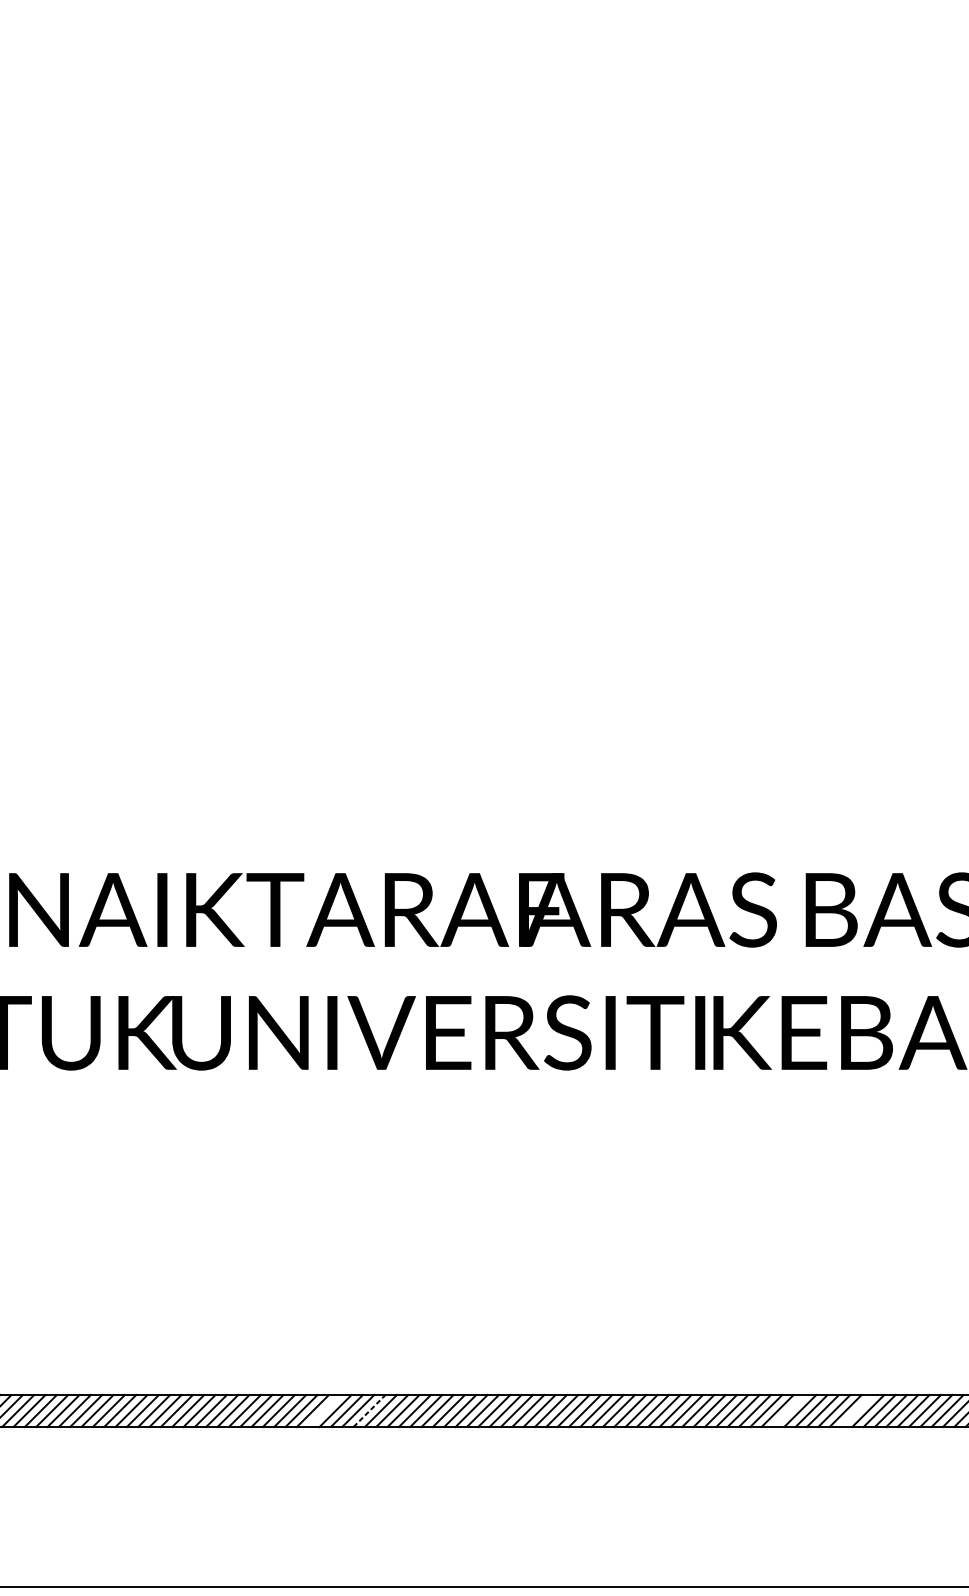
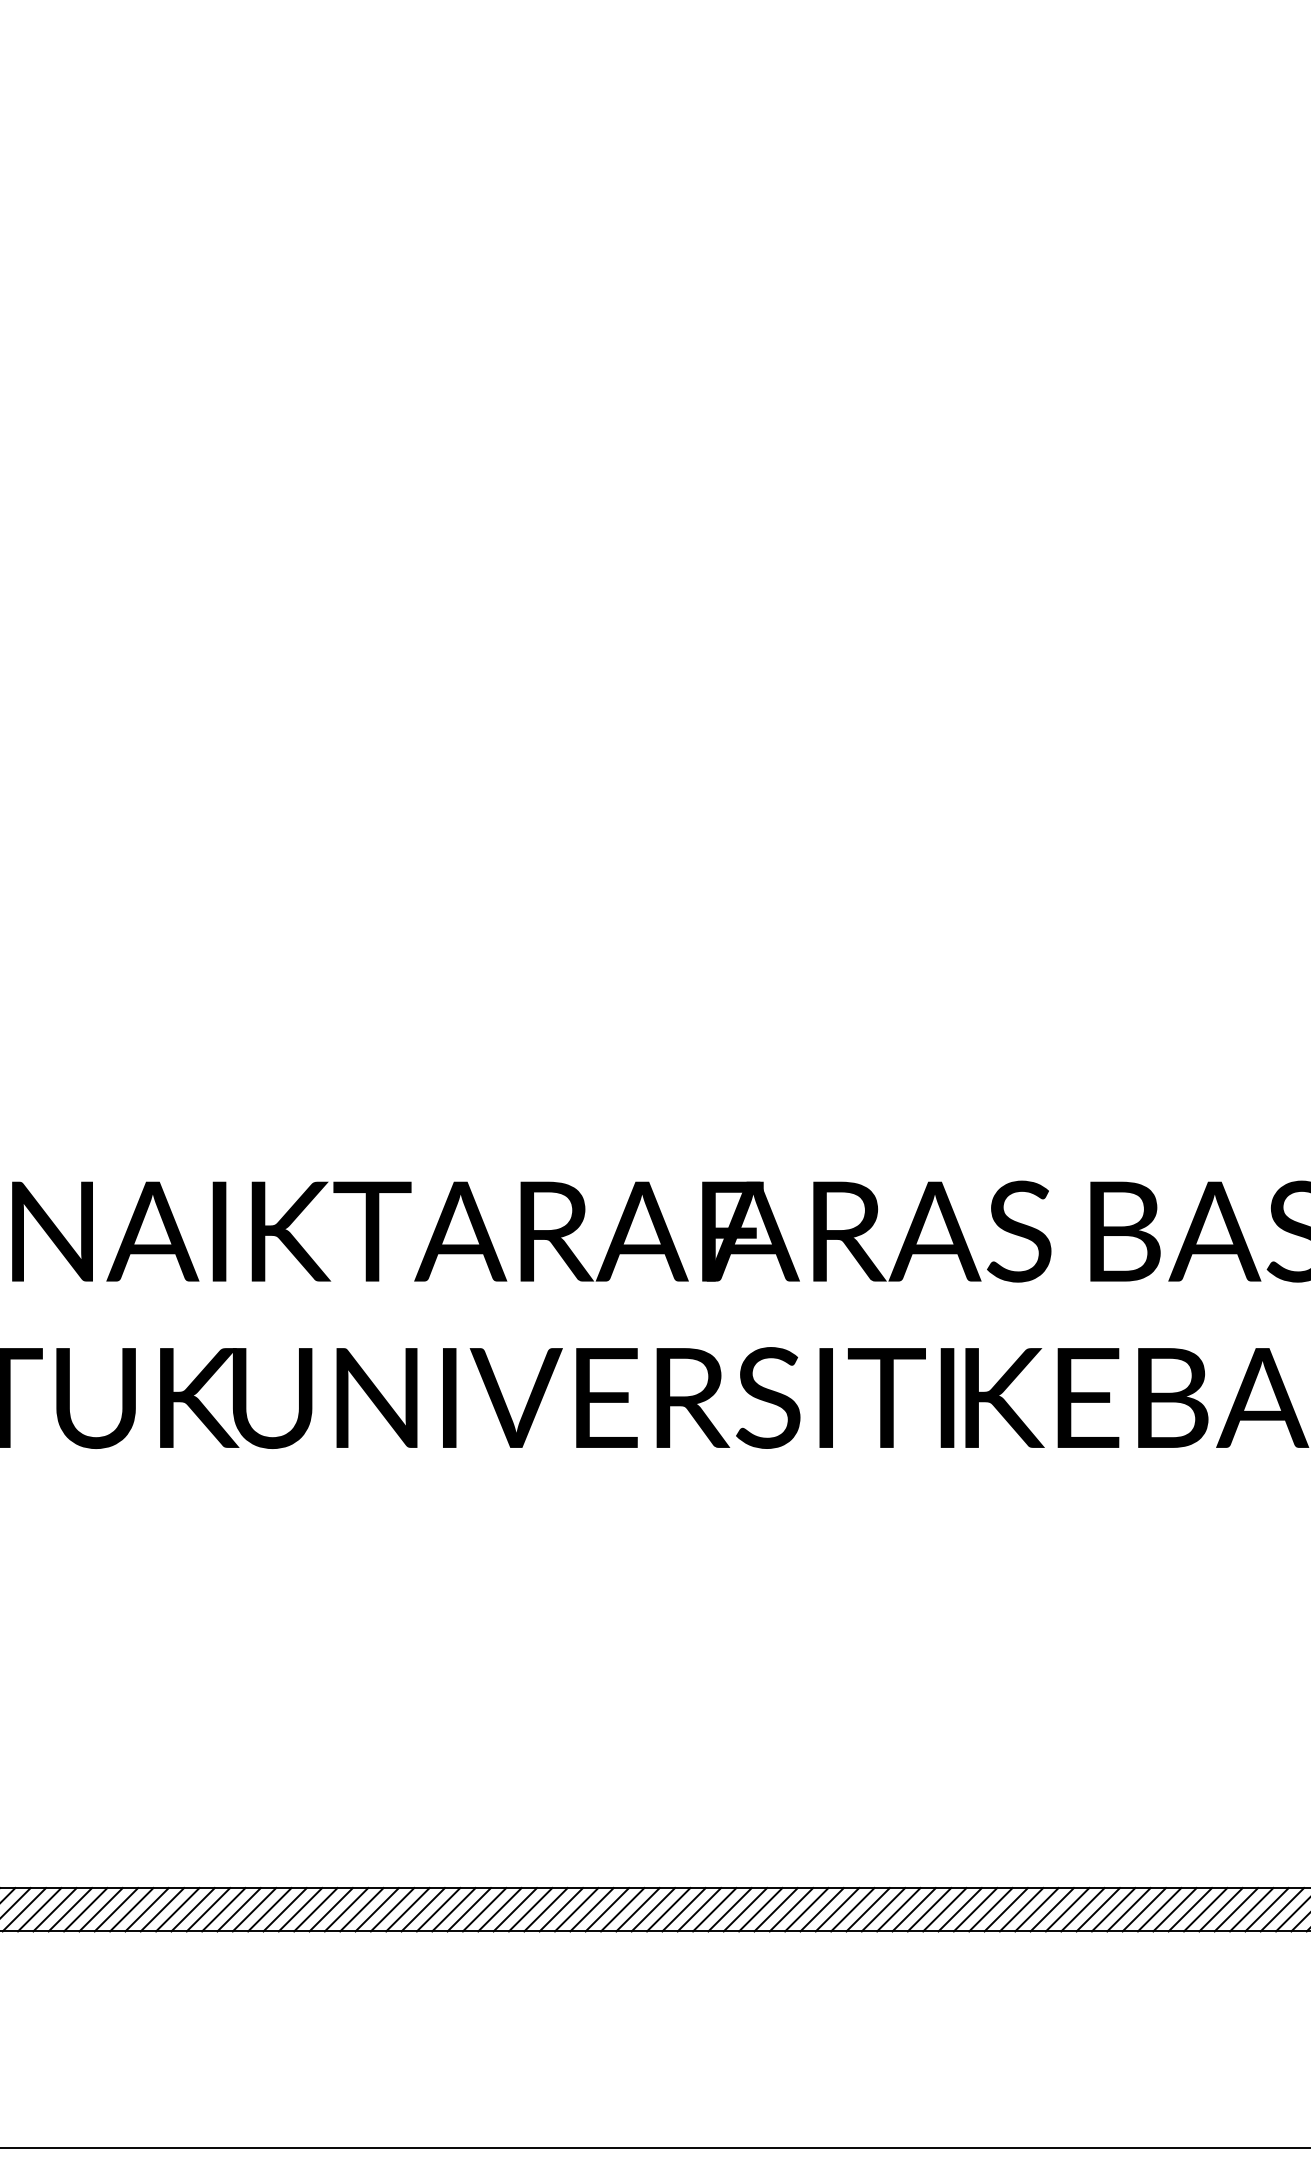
line: (324, 1410) -> (438, 1909), added
line: (369, 1410) -> (499, 1909), dashed -> solid
line: (788, 1410) -> (1067, 1909), added
line: (856, 1410) -> (1159, 1909), added

